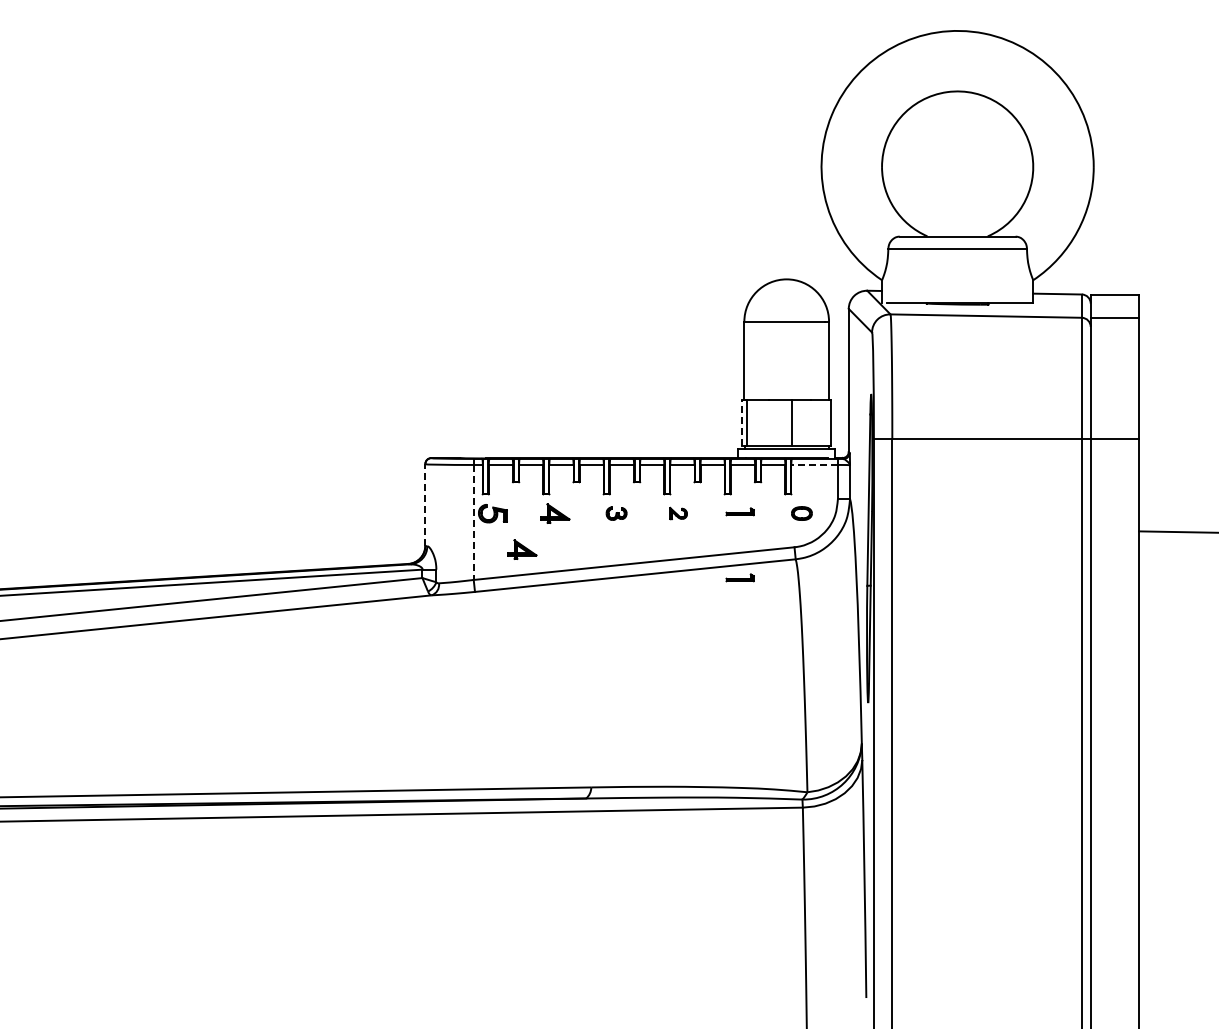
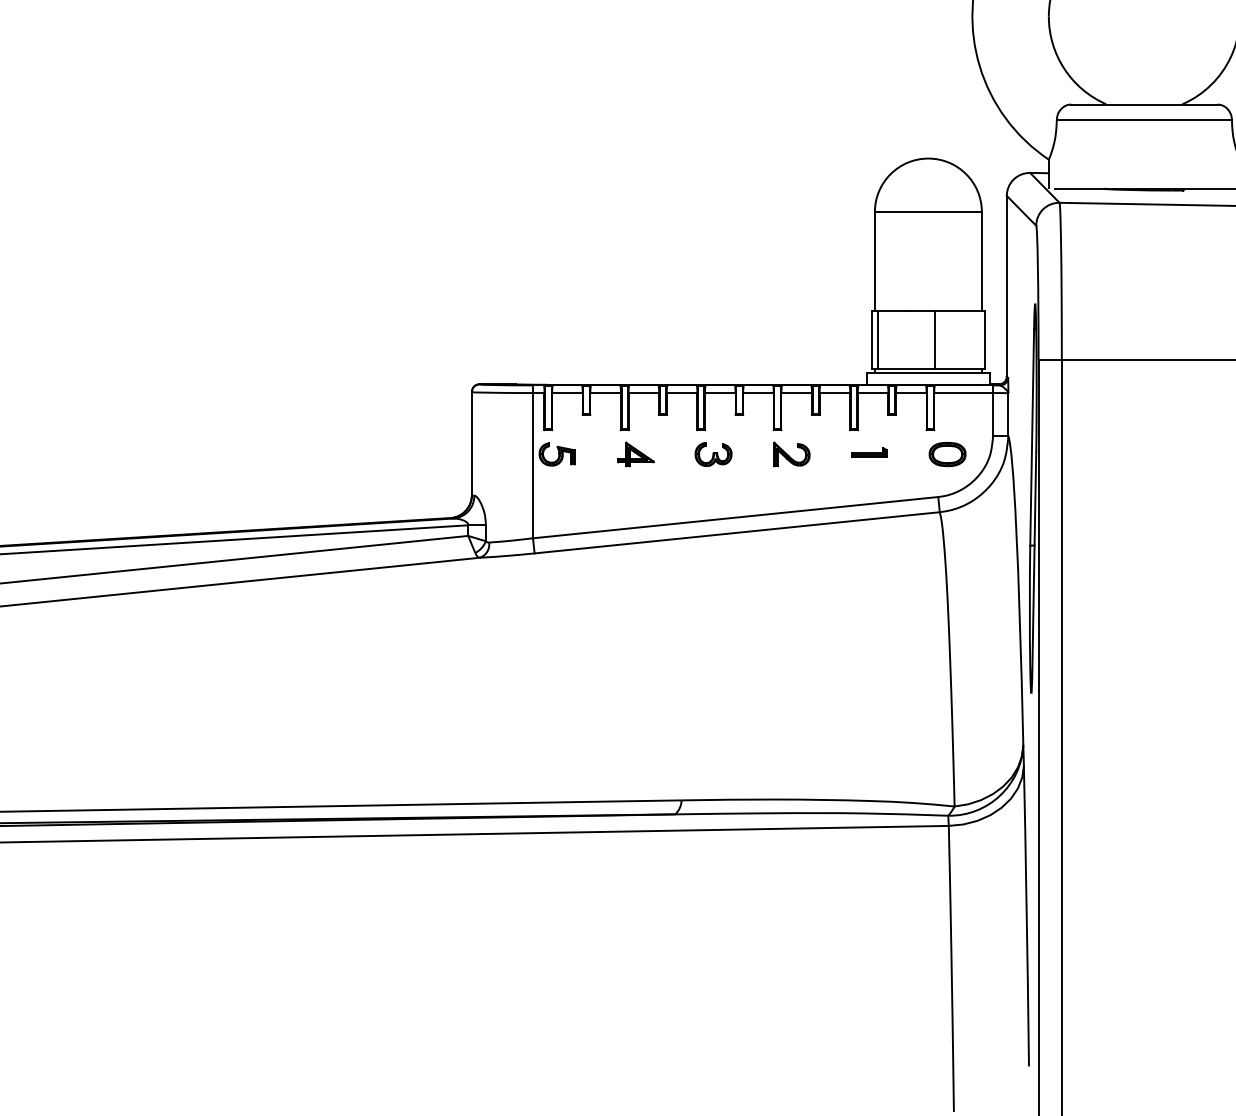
line: (742, 423) -> (872, 340), dashed -> solid
line: (814, 464) -> (963, 392), dashed -> solid
line: (425, 505) -> (472, 444), dashed -> solid
part: (616, 513) -> (713, 454), size x1.43
part: (678, 513) -> (791, 454), size x1.67
part: (801, 513) -> (947, 454), size x1.43
line: (473, 522) -> (532, 465), dashed -> solid
part: (522, 549) -> (594, 499), removed
part: (739, 577) -> (868, 535), removed

